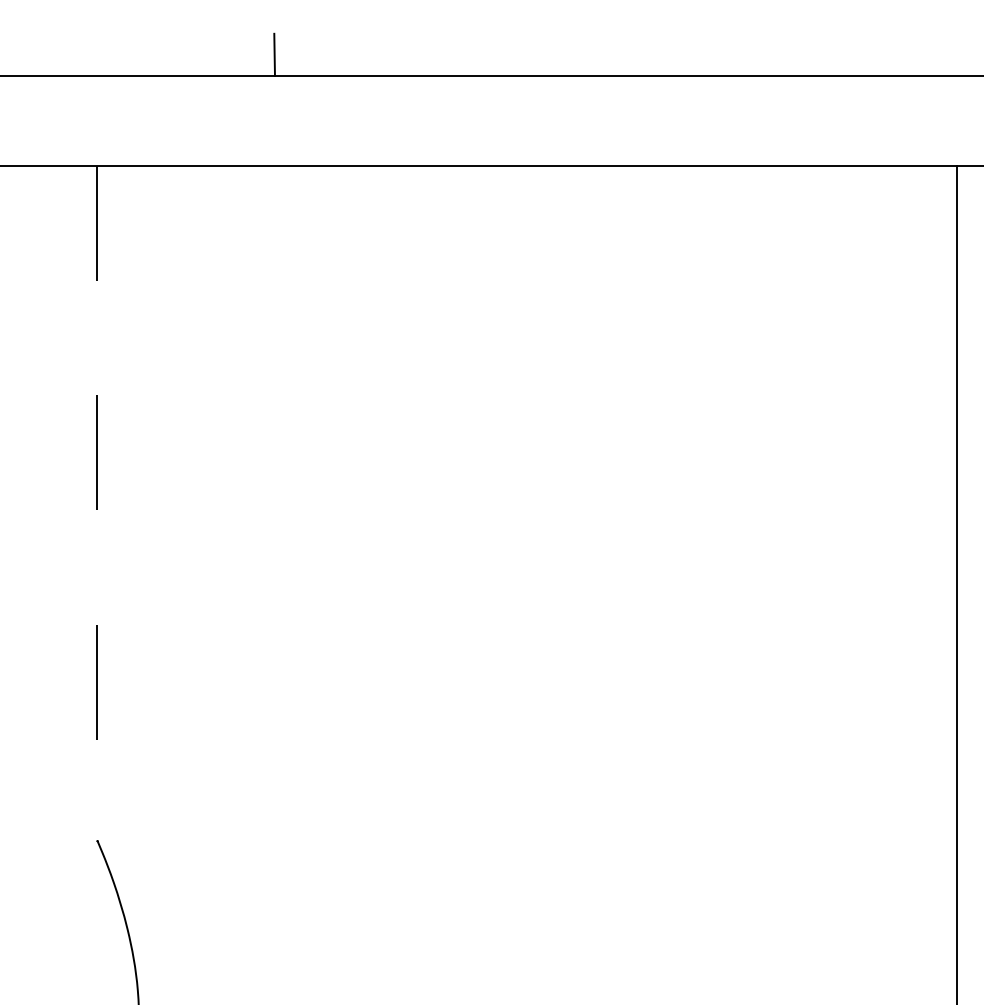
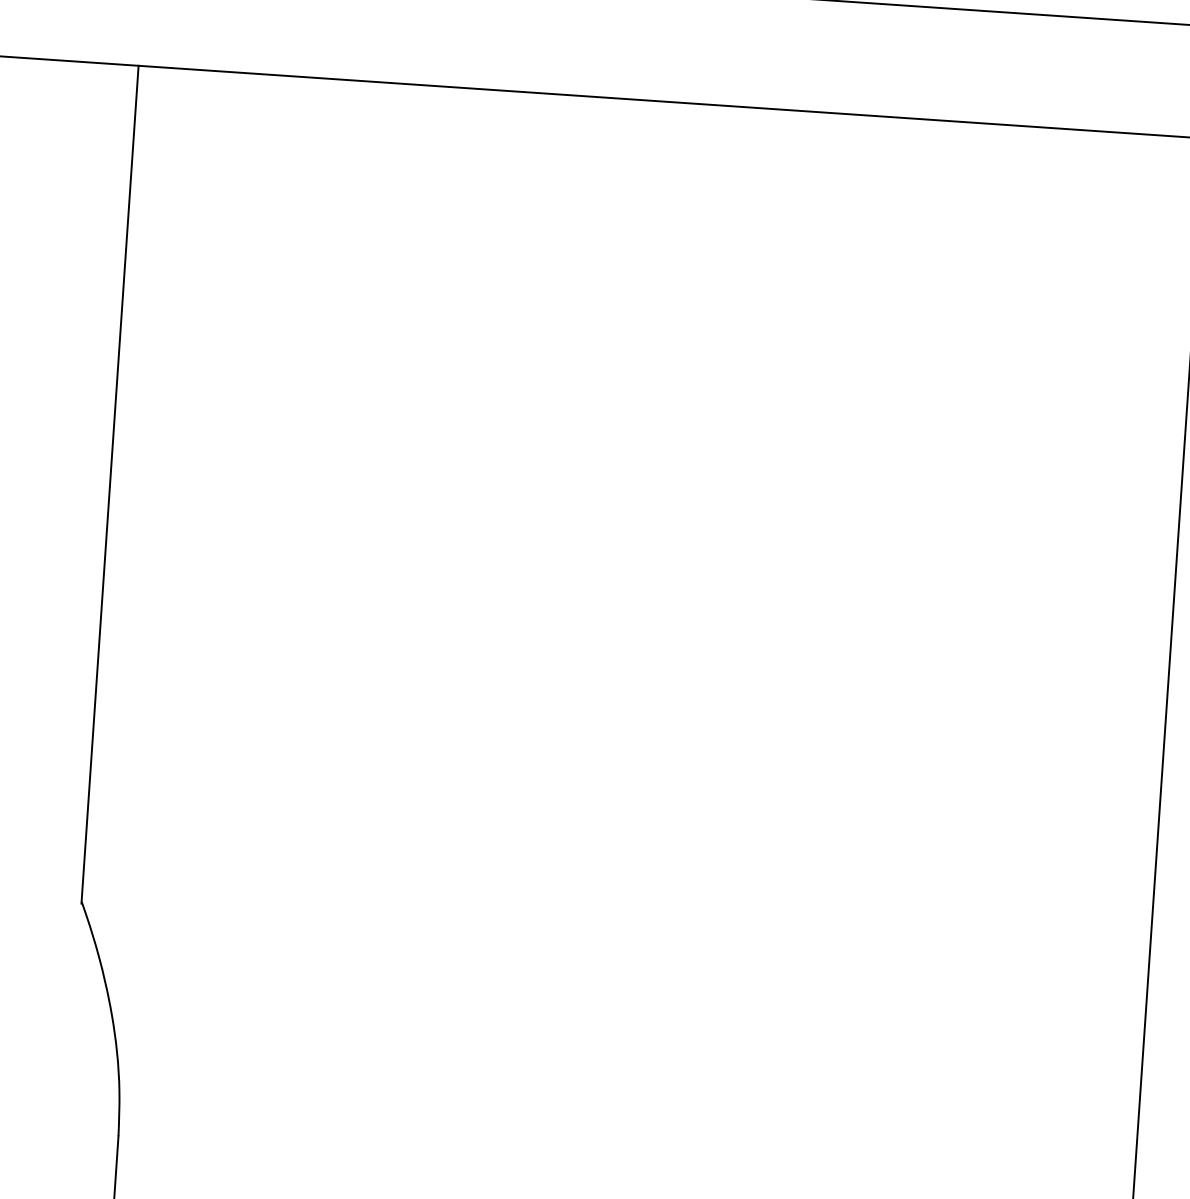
line: (97, 503) -> (110, 484), dashed -> solid

